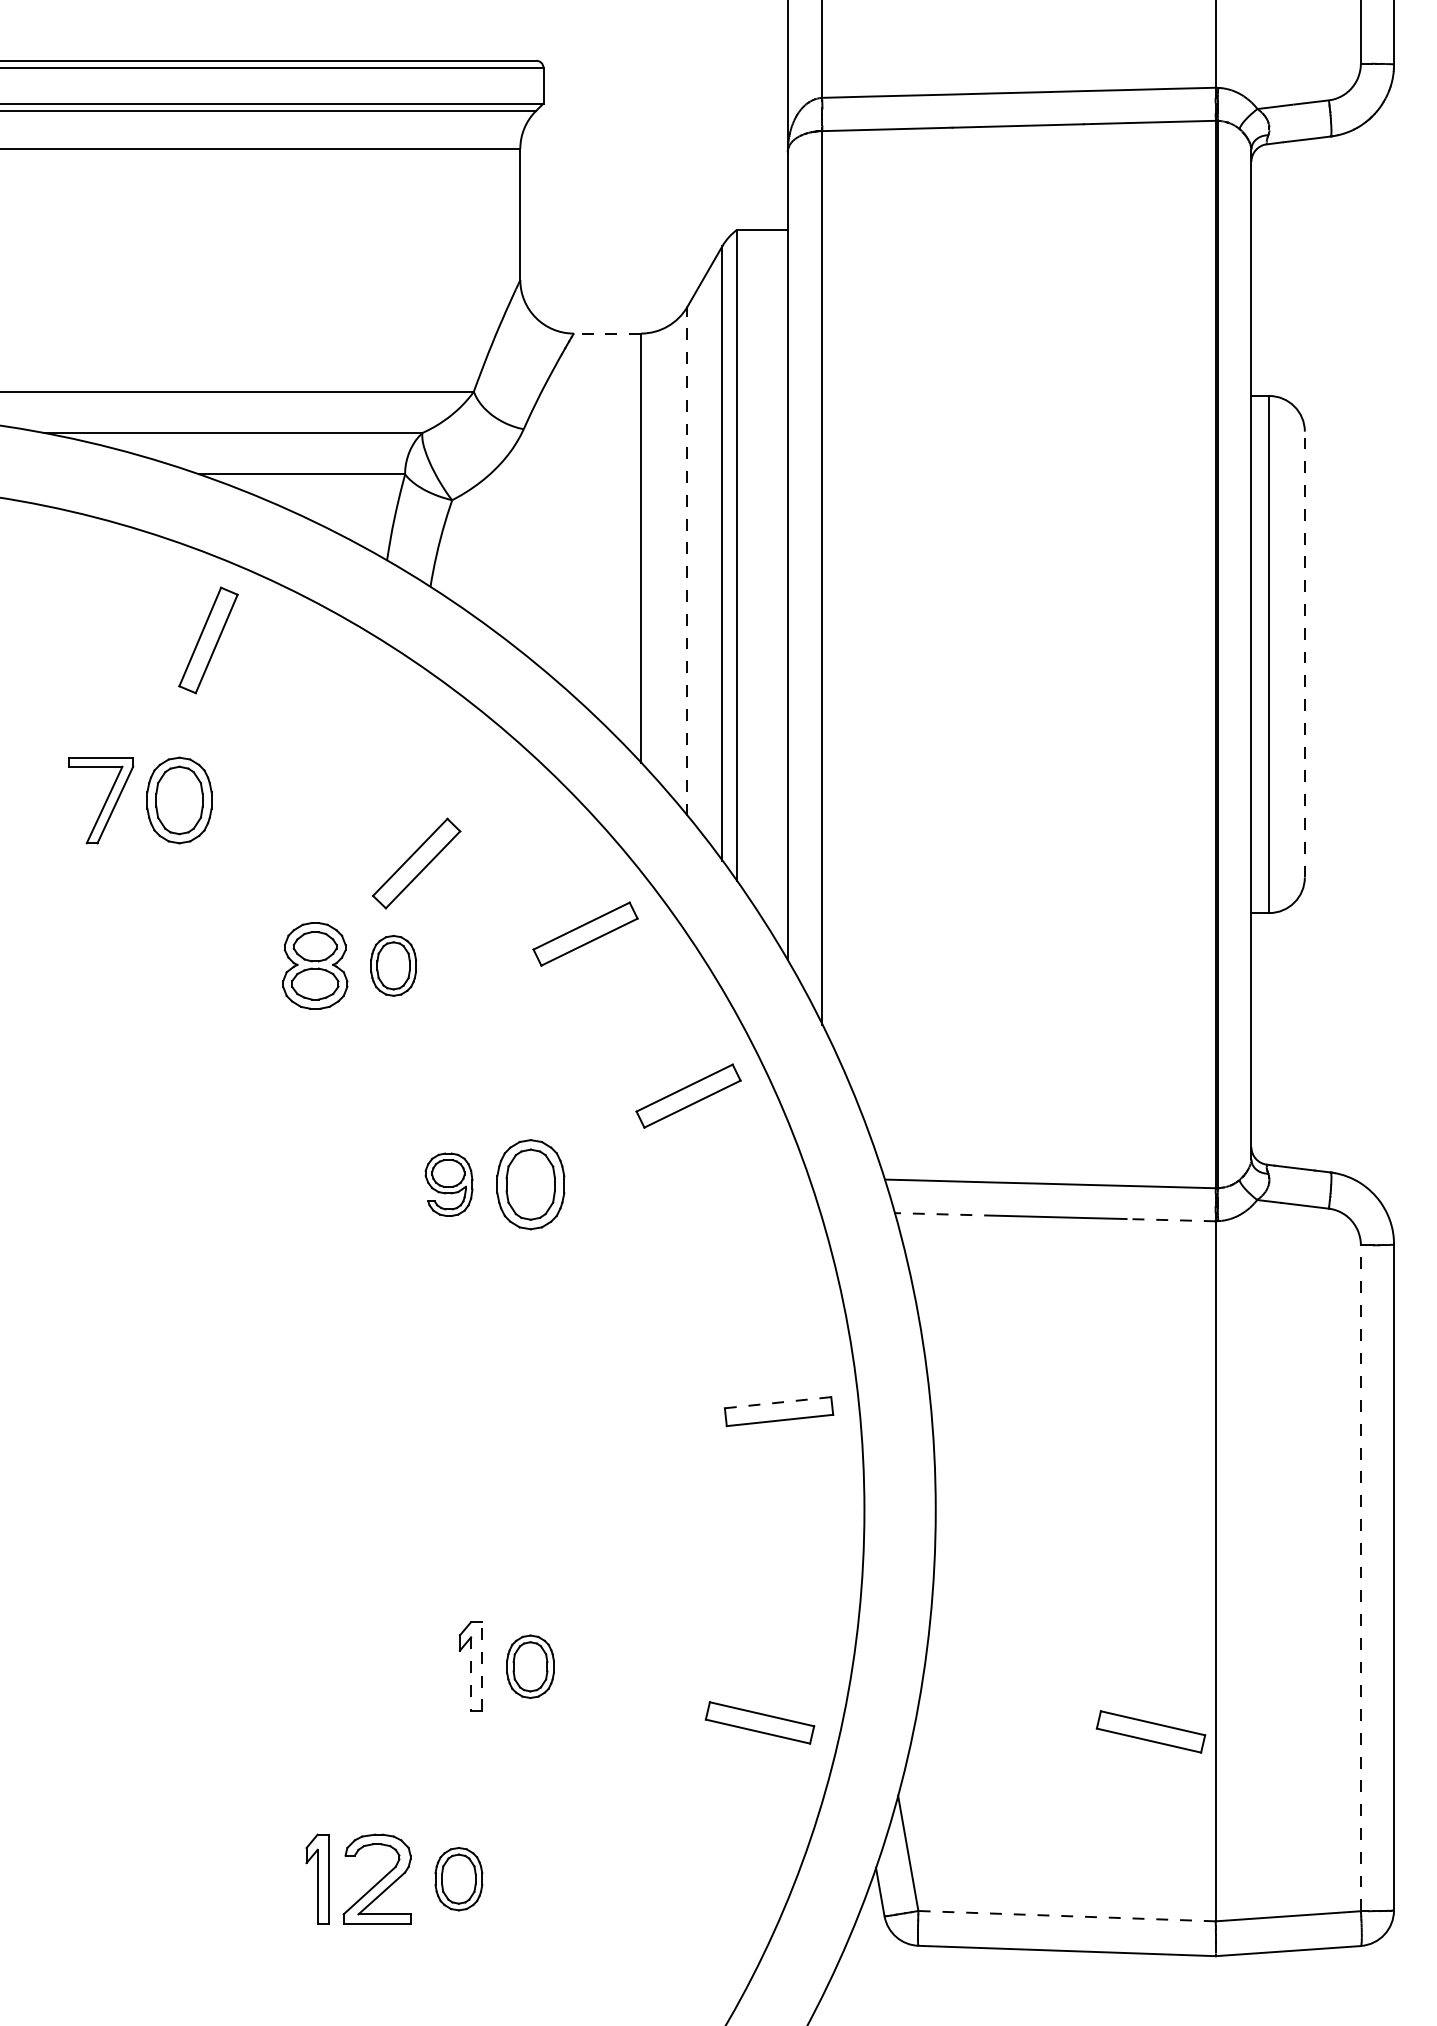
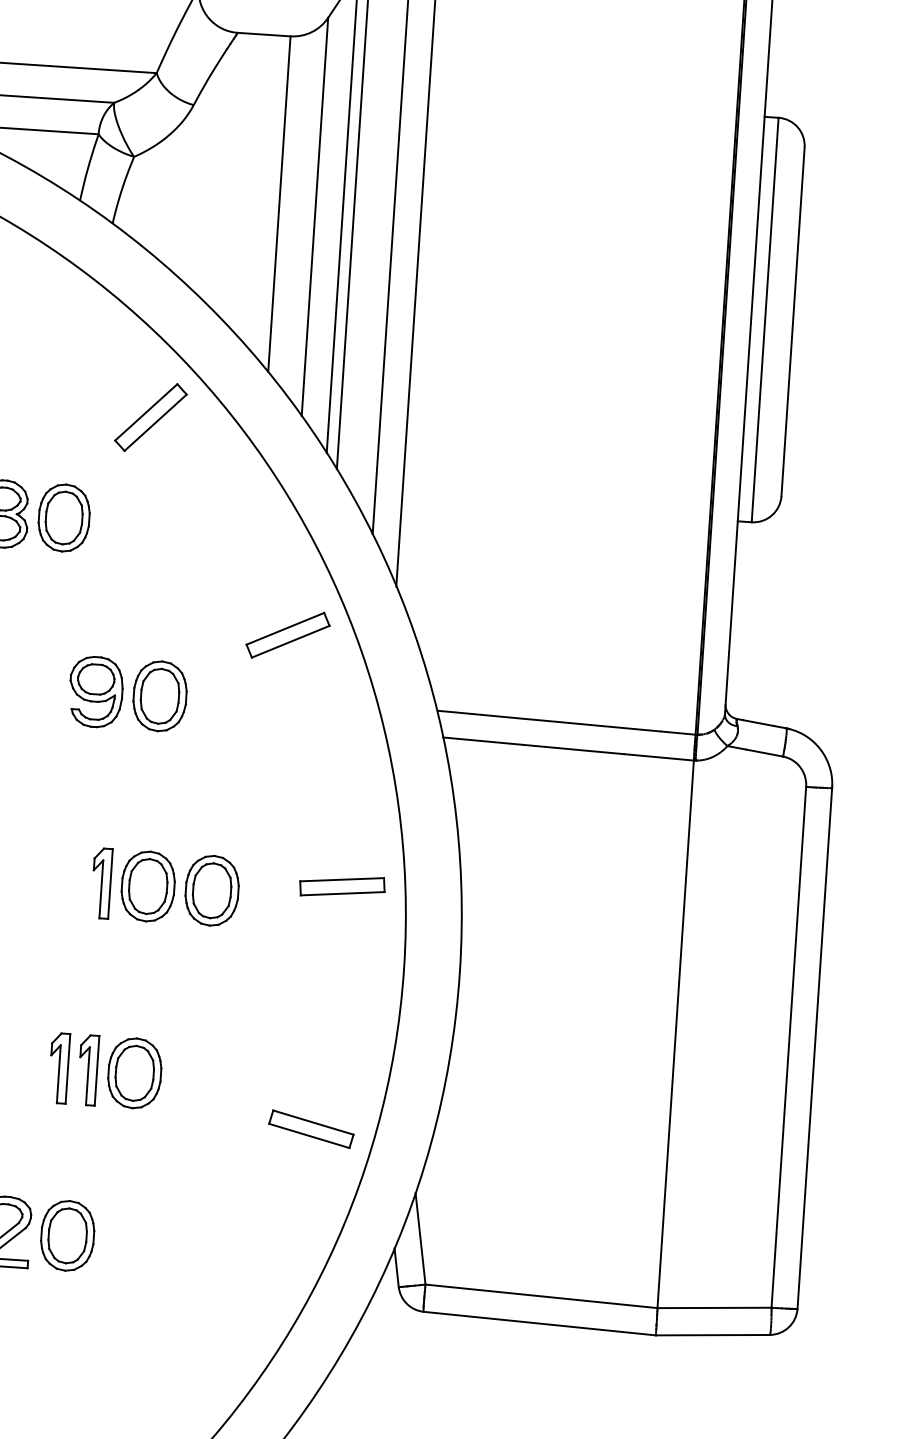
line: (607, 333) -> (264, 34), dashed -> solid
line: (687, 560) -> (315, 216), dashed -> solid
line: (1304, 654) -> (792, 321), dashed -> solid
part: (416, 863) -> (150, 417), moved
part: (585, 933) -> (215, 502), removed
part: (393, 965) -> (64, 517), size x1.43
part: (448, 1184) -> (95, 691), size x1.43
line: (945, 1214) -> (482, 741), dashed -> solid
line: (1171, 1220) -> (659, 757), dashed -> solid
line: (777, 1402) -> (341, 879), dashed -> solid
part: (472, 1427) -> (101, 883), added
part: (531, 1427) -> (147, 886), added
part: (613, 1427) -> (212, 890), added
line: (1360, 1578) -> (788, 1047), dashed -> solid
part: (433, 1666) -> (58, 1068), added
line: (482, 1666) -> (97, 1070), dashed -> solid
part: (530, 1666) -> (134, 1073), size x1.43
line: (471, 1674) -> (88, 1076), dashed -> solid
part: (1150, 1731) -> (616, 1156), removed
part: (458, 1878) -> (67, 1235), size x1.43
line: (1067, 1916) -> (541, 1296), dashed -> solid

